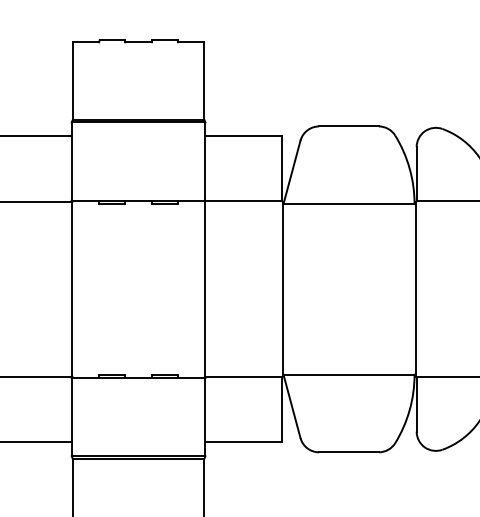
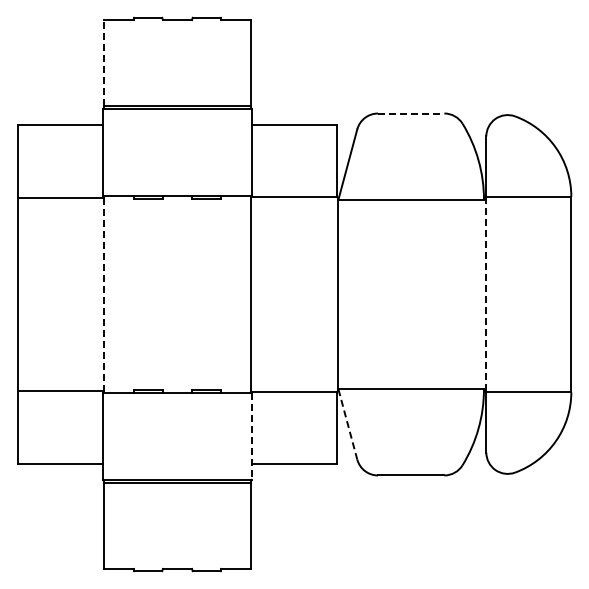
line: (72, 80) -> (104, 62), solid -> dashed
line: (349, 126) -> (411, 113), solid -> dashed
line: (72, 289) -> (103, 294), solid -> dashed
line: (415, 290) -> (485, 295), solid -> dashed
line: (292, 406) -> (348, 424), solid -> dashed
line: (205, 417) -> (251, 436), solid -> dashed

